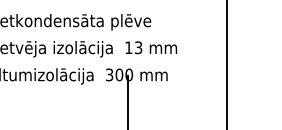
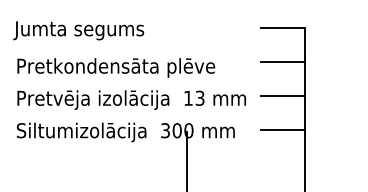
line: (207, 16) -> (282, 61), added
line: (207, 46) -> (282, 96), added
line: (207, 74) -> (282, 130), added

